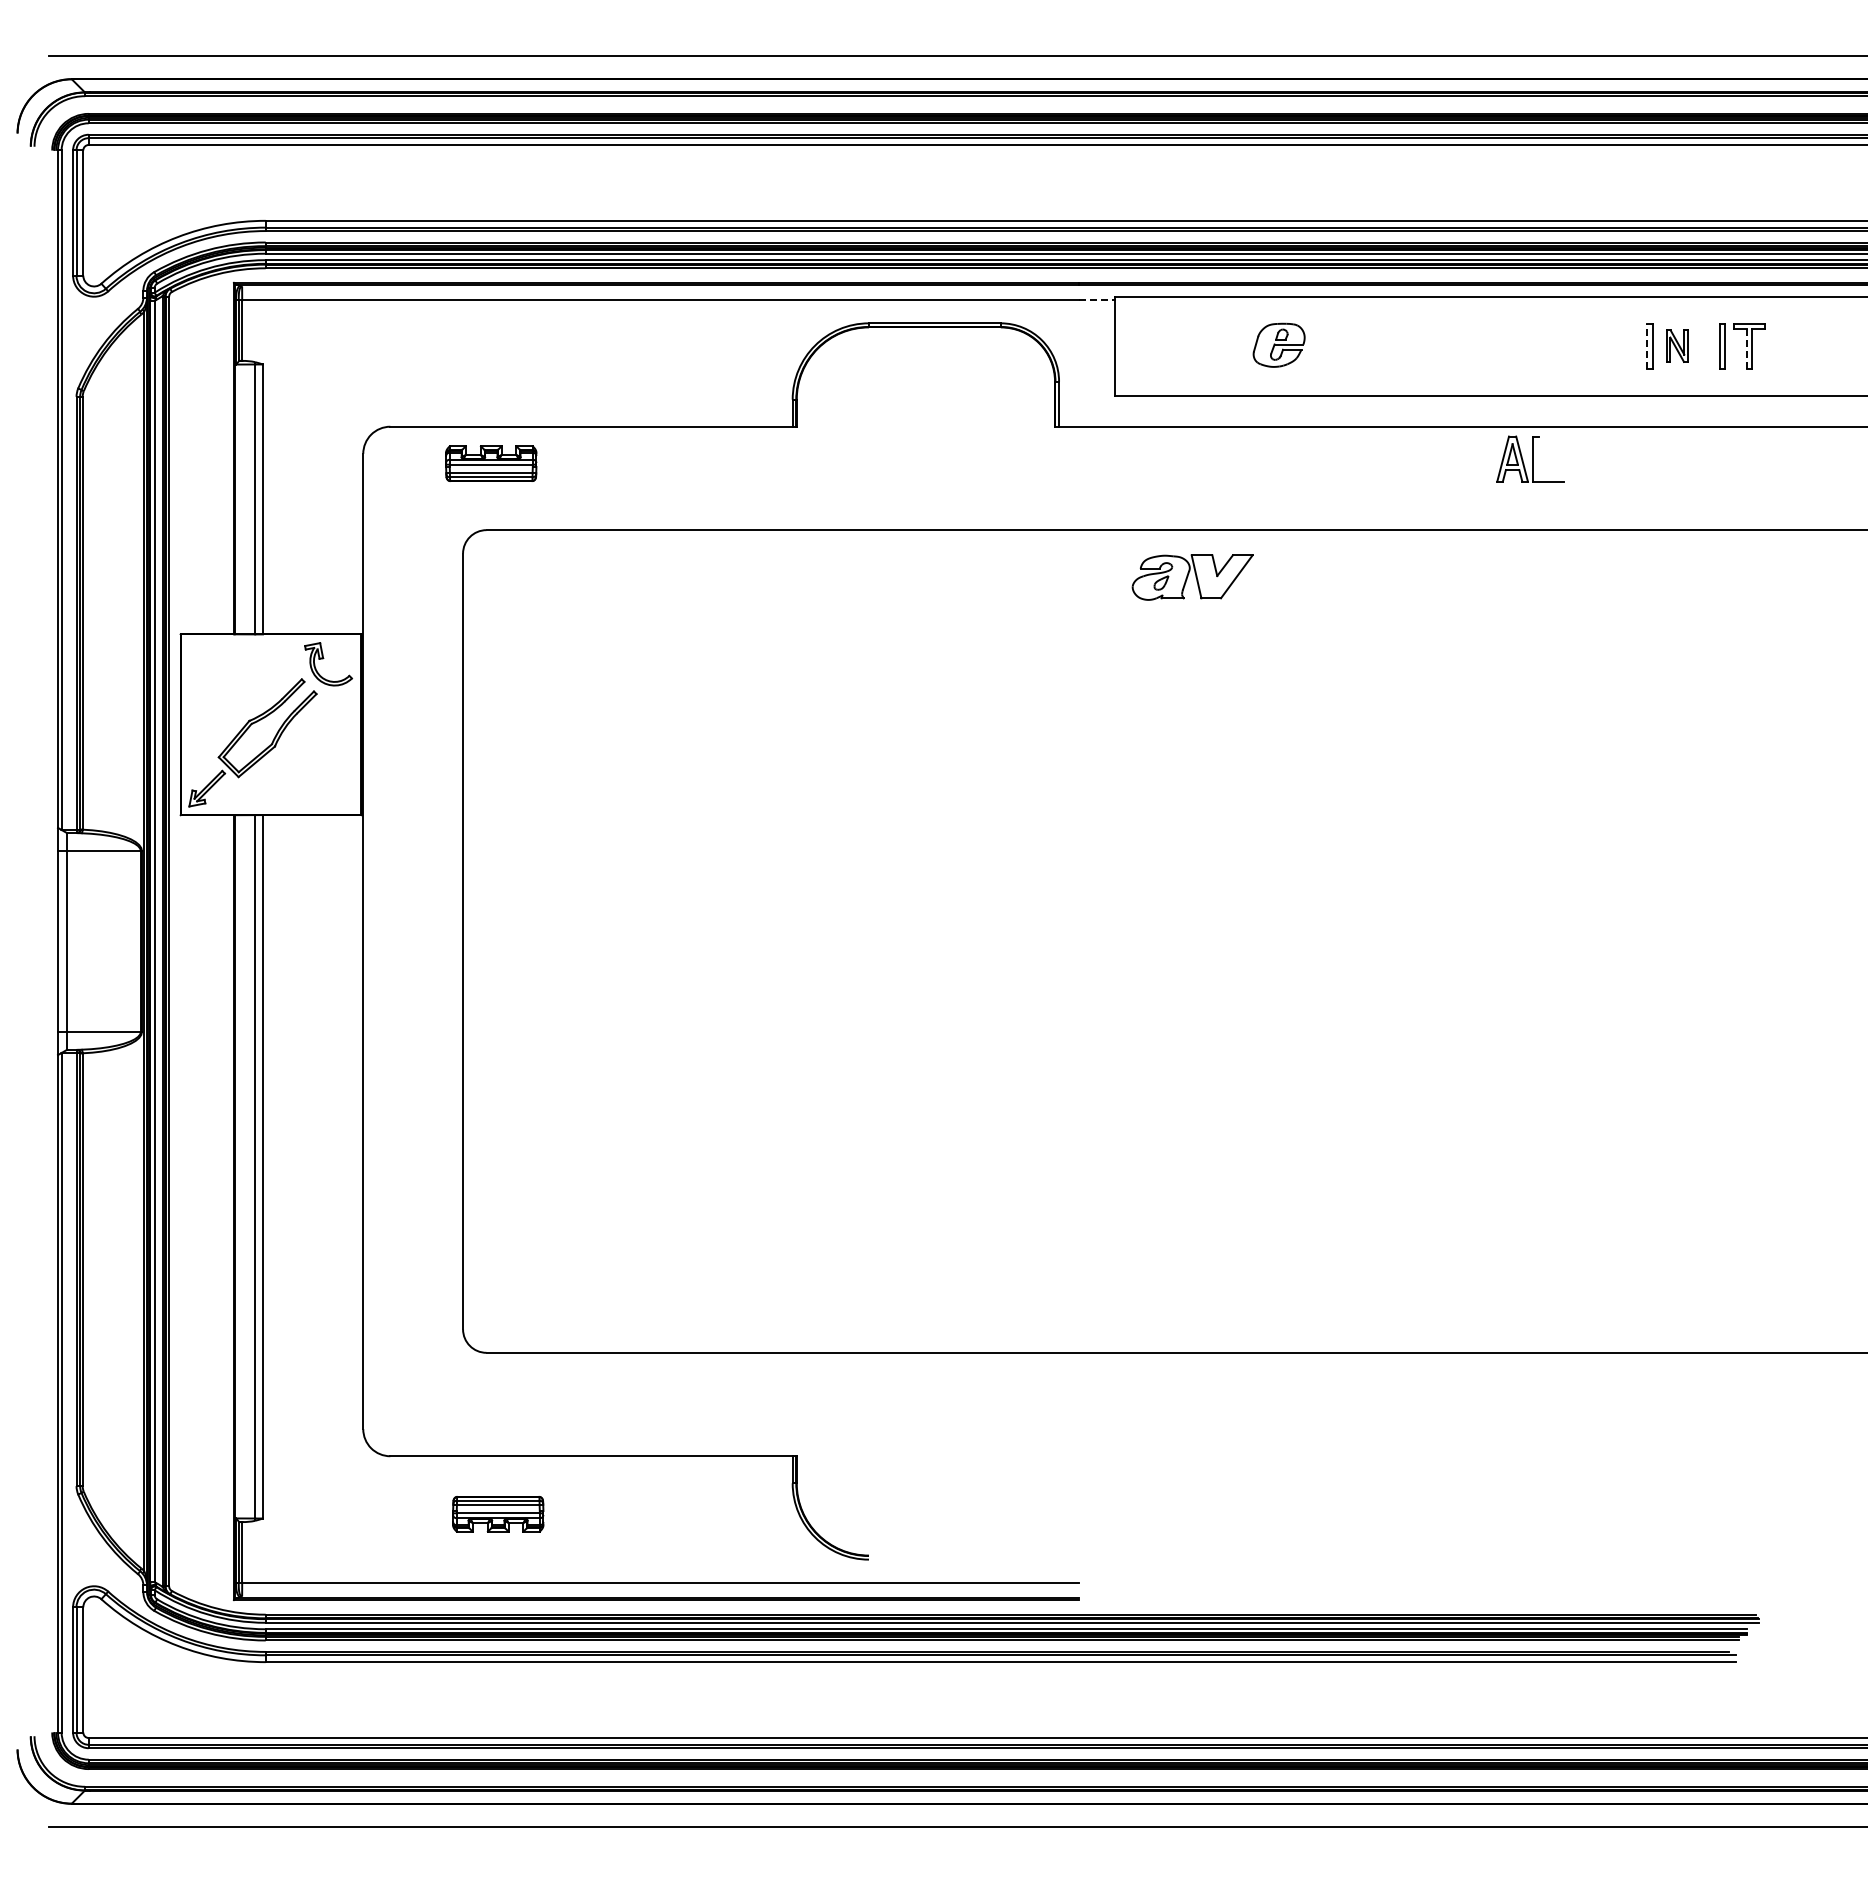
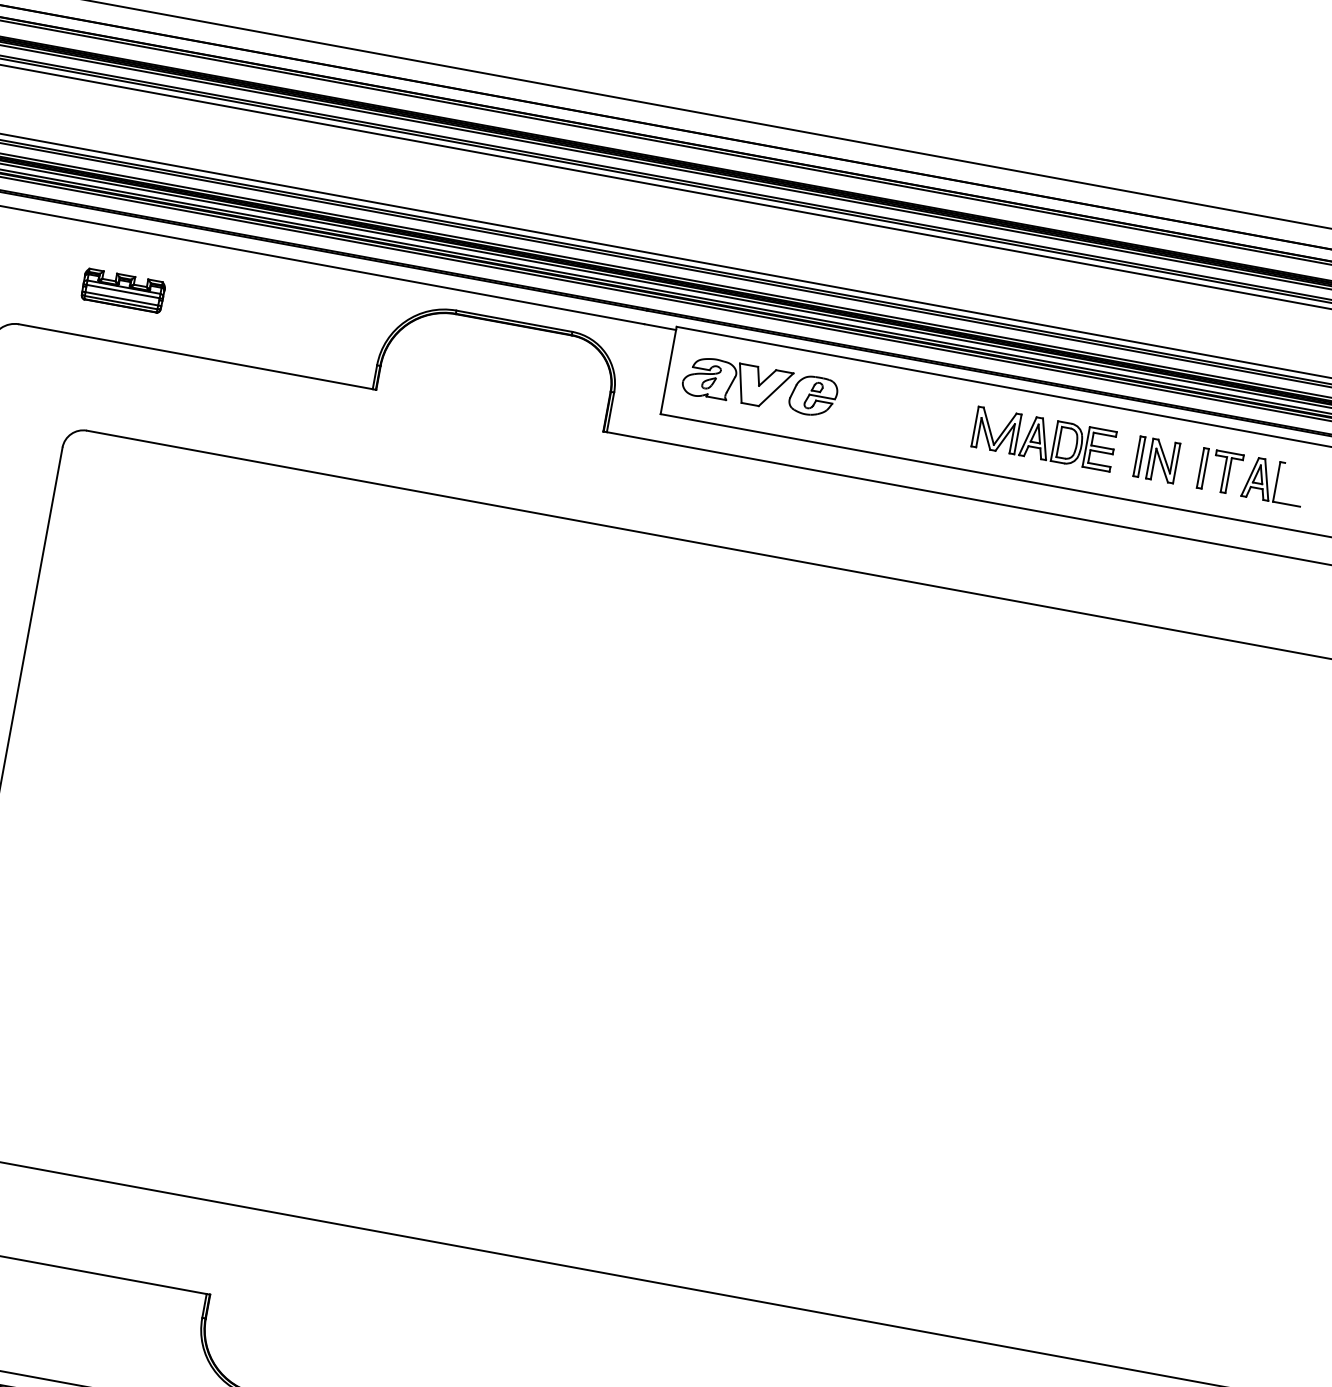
line: (1097, 300) -> (661, 327), dashed -> solid
part: (1541, 345) -> (1044, 438), added
part: (1677, 345) -> (1163, 460), size x1.43
line: (1647, 346) -> (1137, 456), dashed -> solid
line: (1746, 348) -> (1223, 474), dashed -> solid
part: (1530, 458) -> (1274, 480), moved
part: (491, 463) -> (123, 290), moved
part: (1192, 577) -> (737, 383), moved

